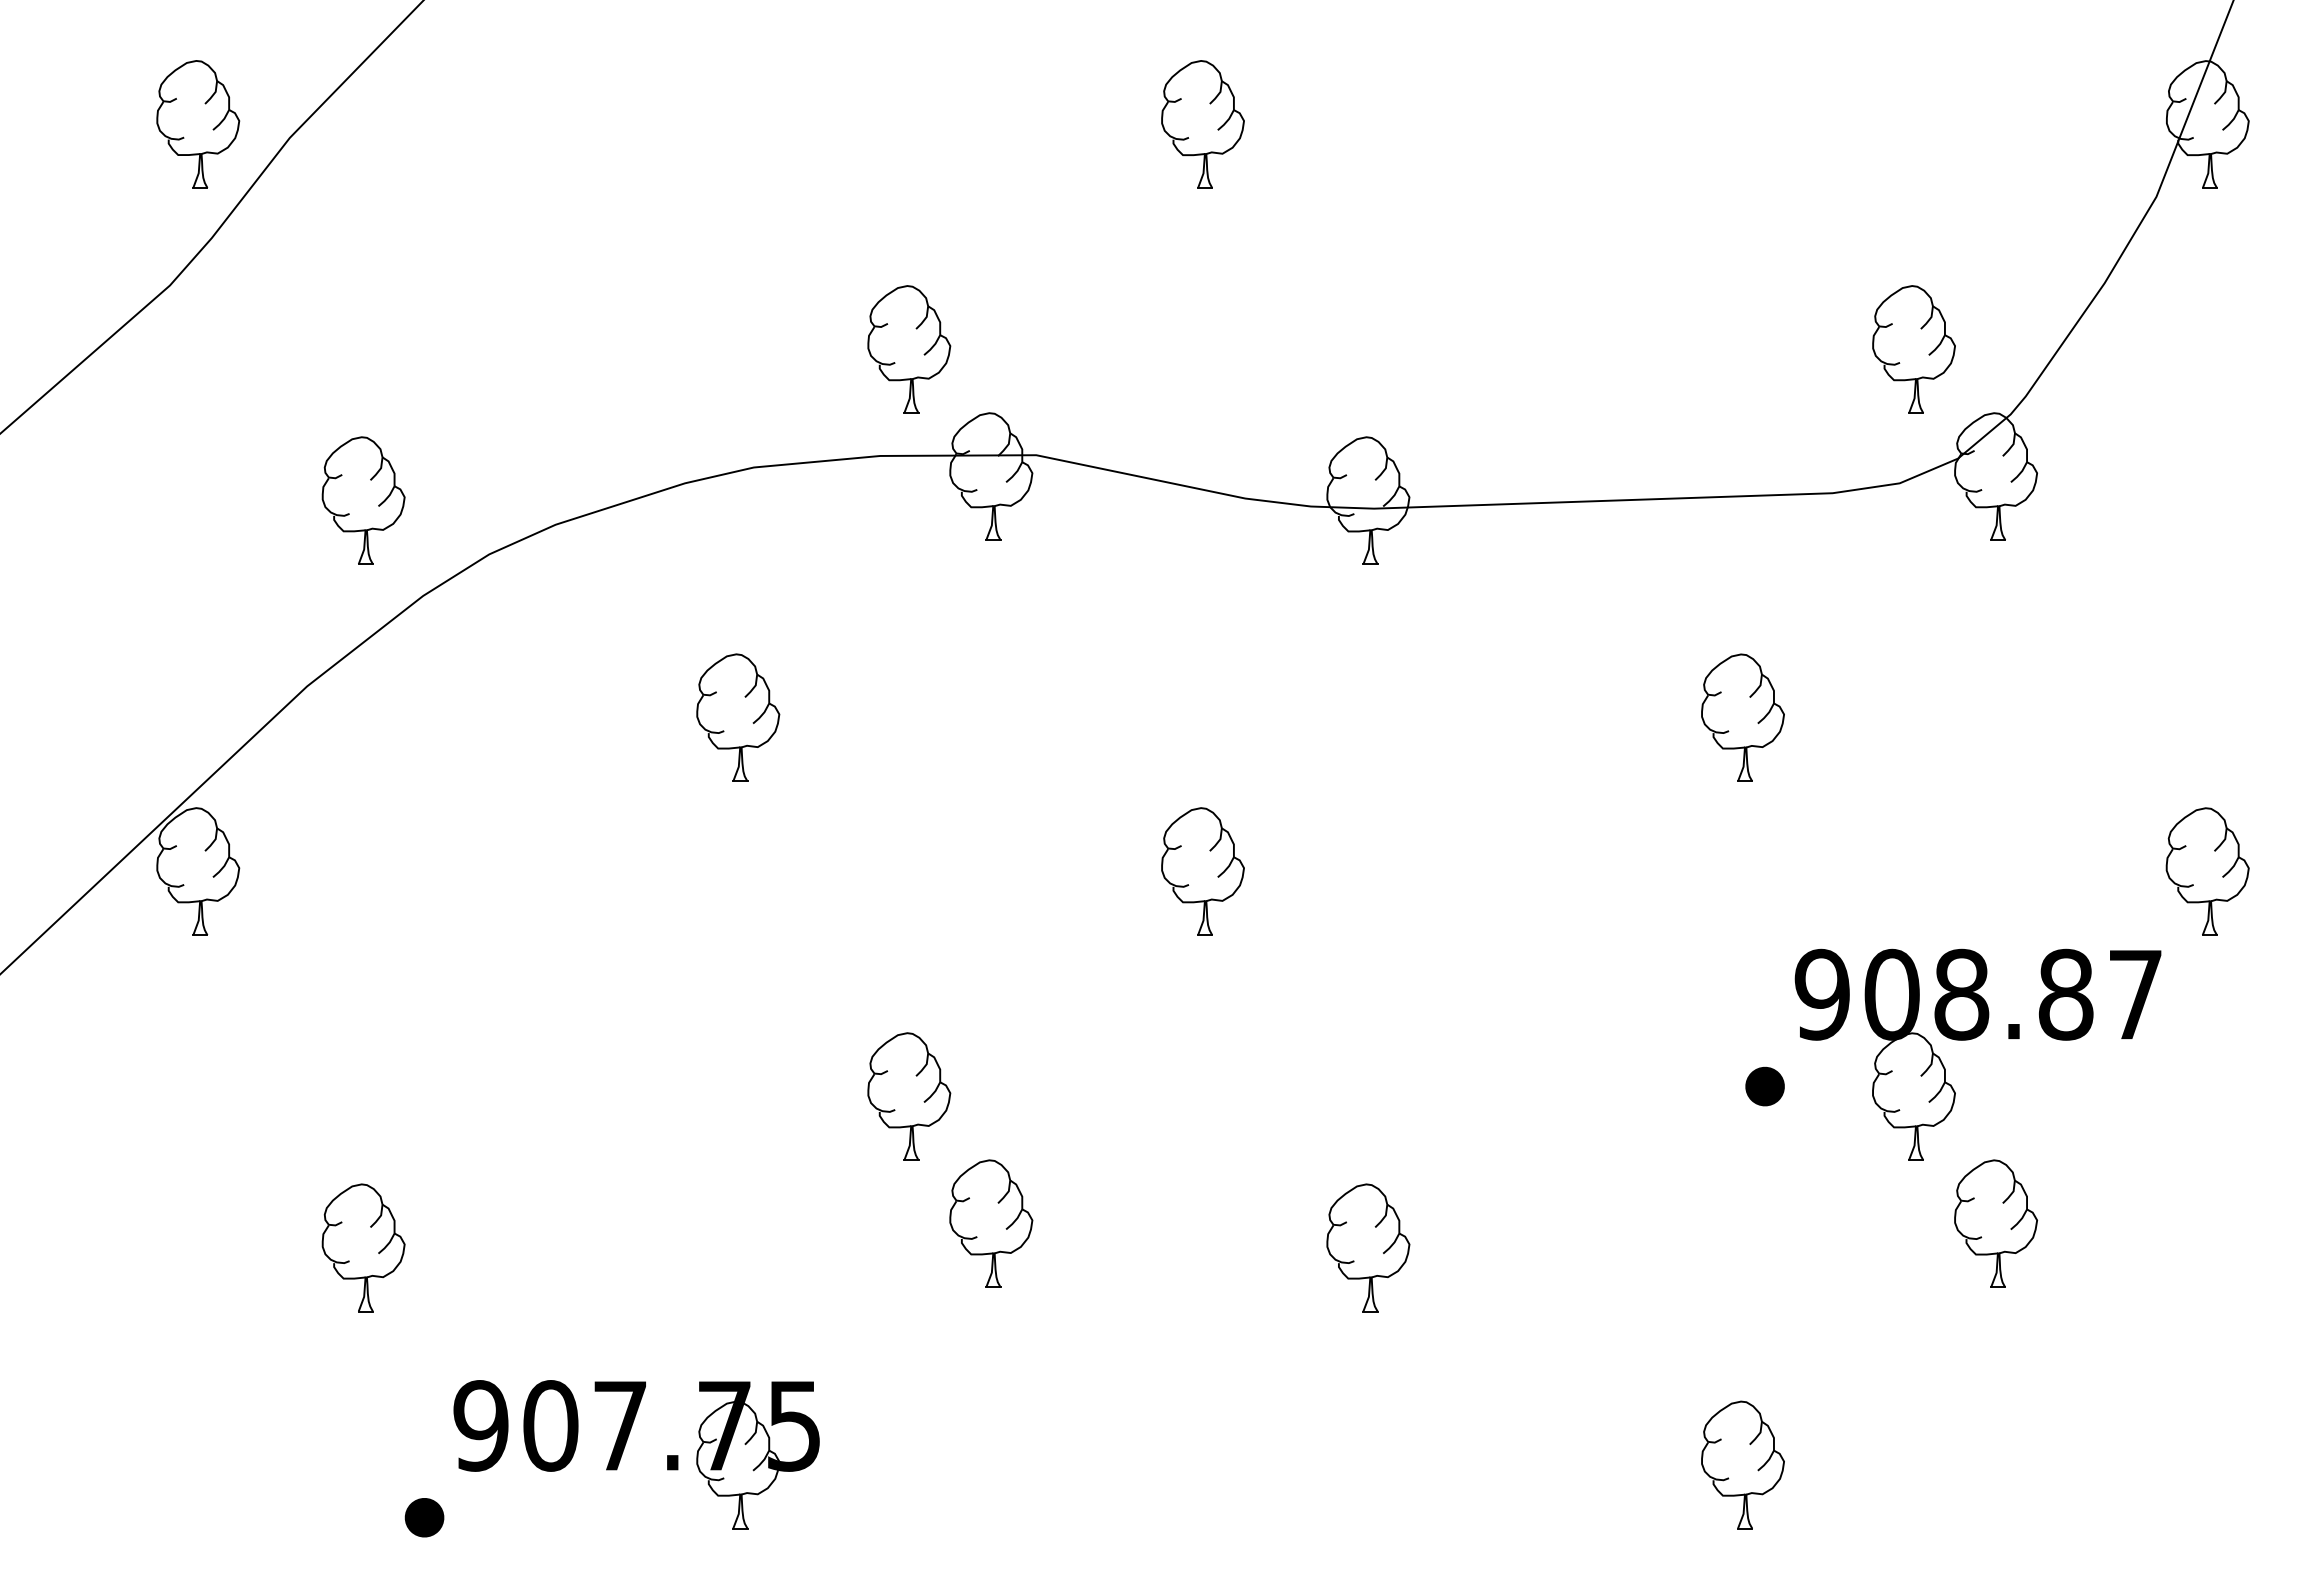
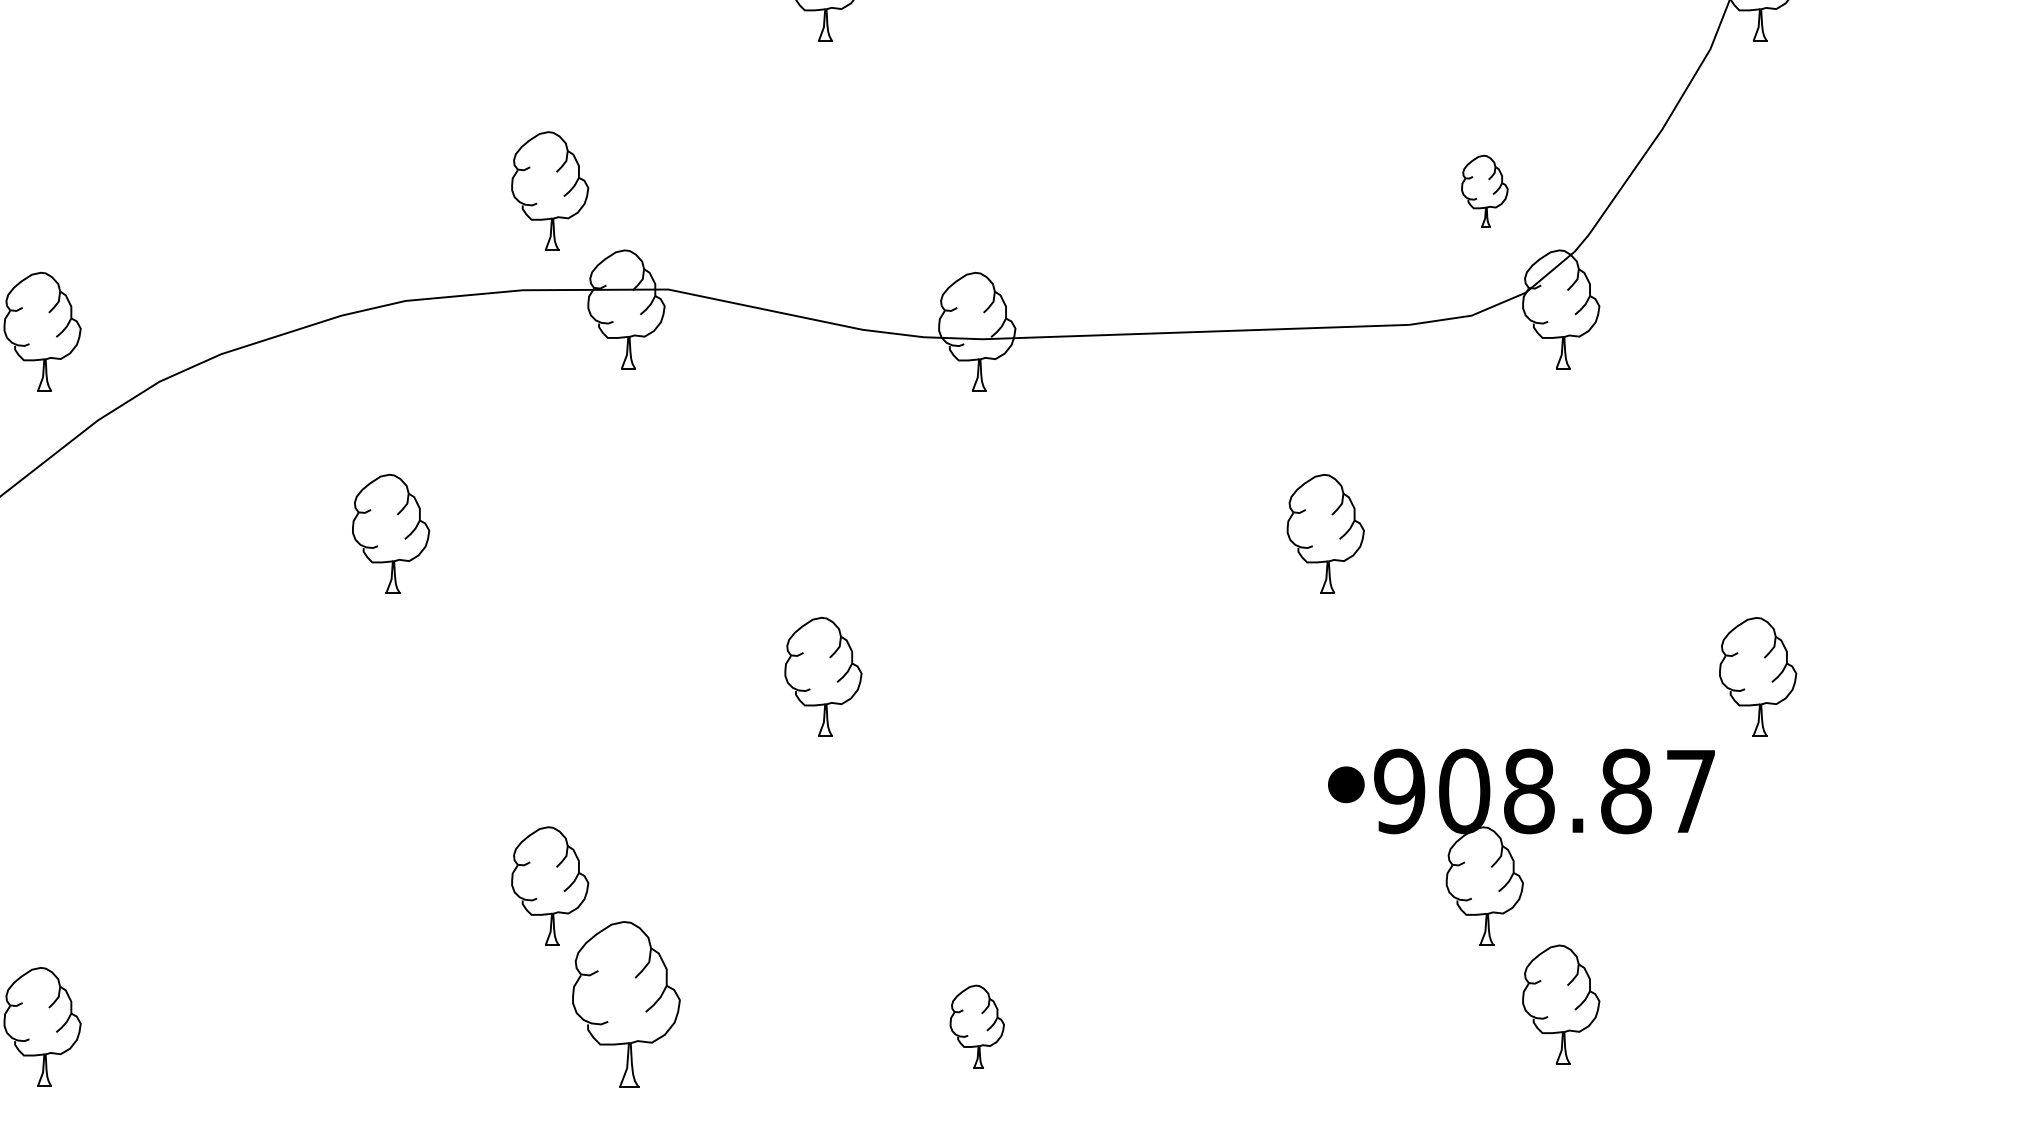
part: (1913, 349) -> (1484, 191), size x0.6
part: (1764, 1086) -> (1345, 784), moved
part: (991, 1223) -> (626, 1004), size x1.4
part: (1368, 1247) -> (977, 1026), size x0.7

